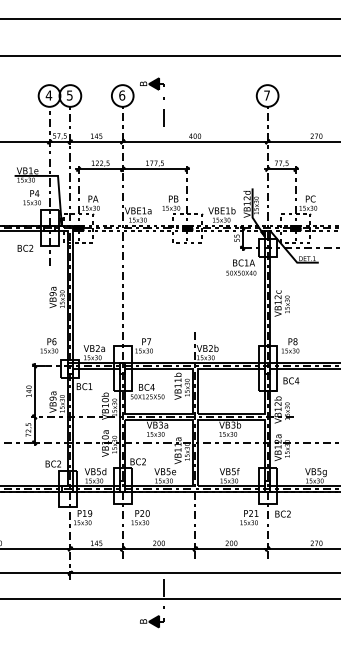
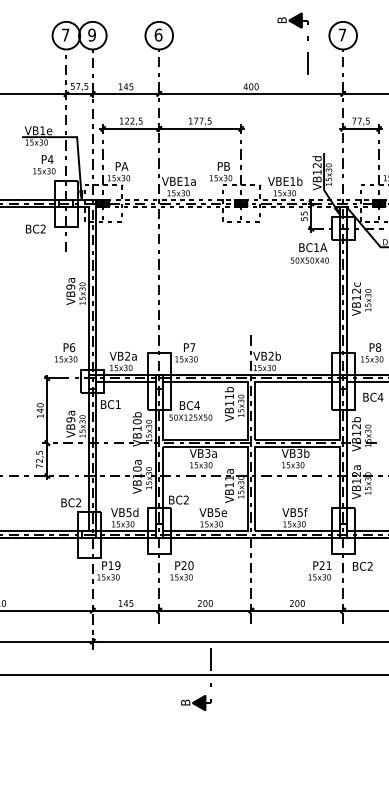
text: (48, 95) -> (65, 35), 4 -> 7
text: (69, 95) -> (91, 35), 5 -> 9
part: (163, 99) -> (307, 40), moved

